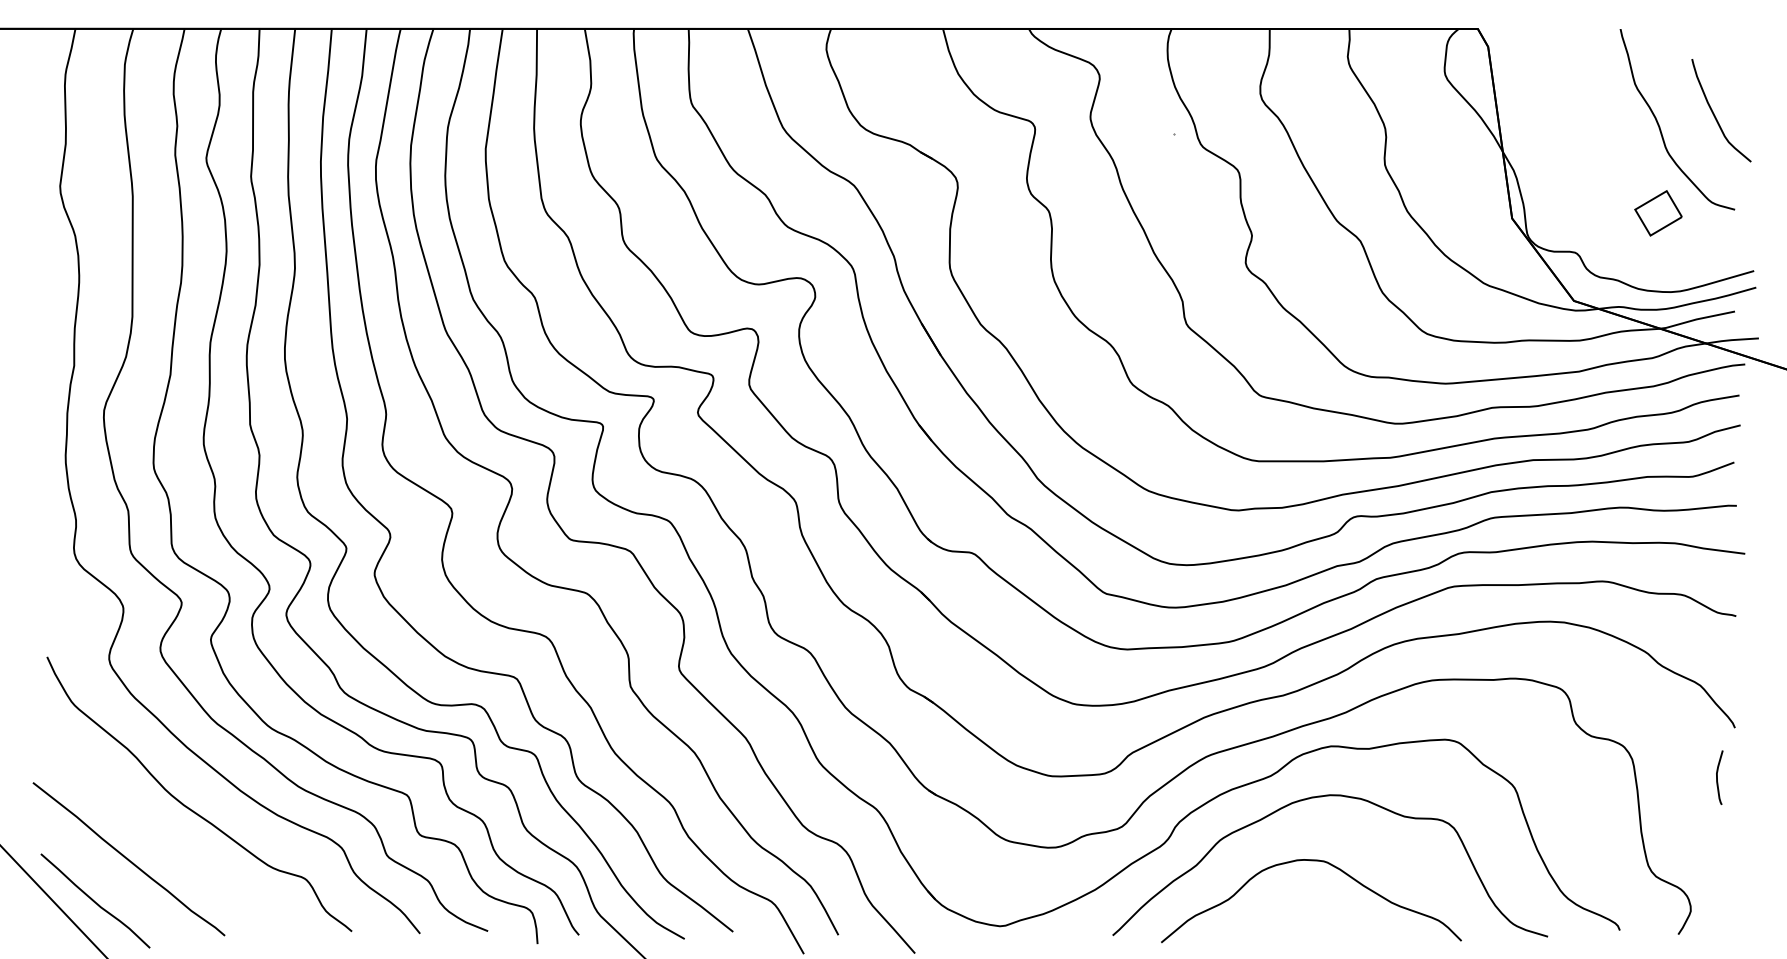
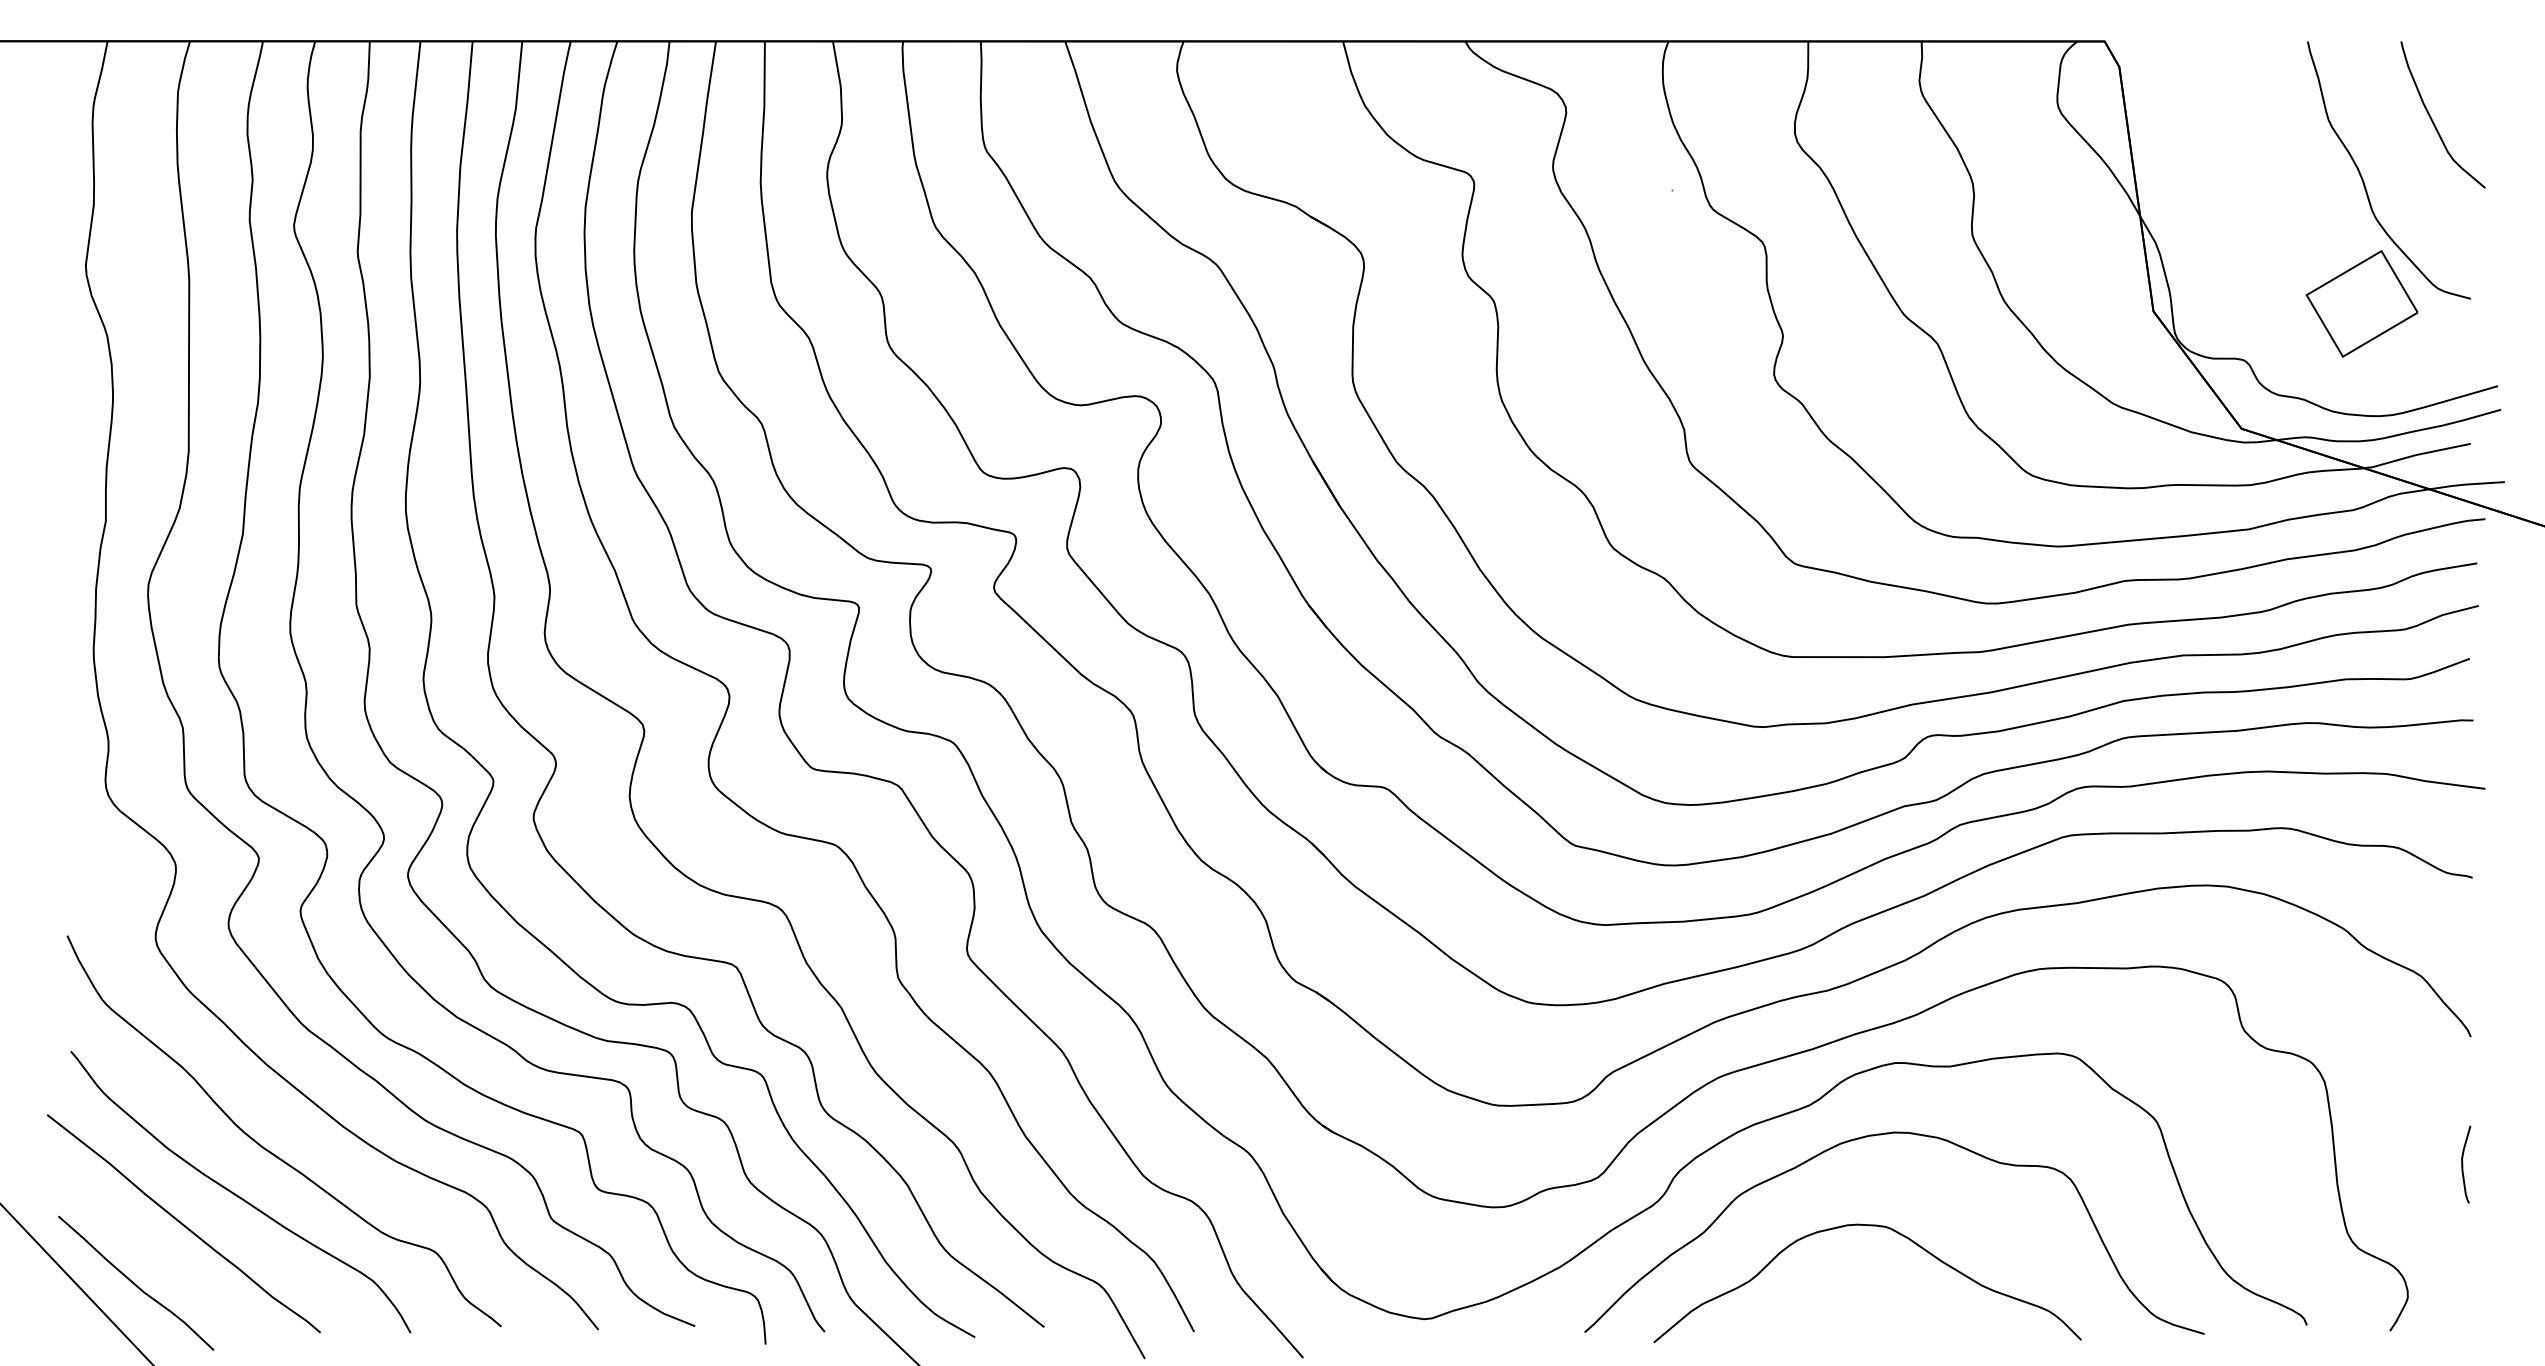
curve: (1714, 113) -> (2433, 119), moved
part: (1658, 213) -> (2361, 304), size x1.67
curve: (1717, 777) -> (2462, 1164), moved
curve: (166, 838) -> (237, 1194), added

